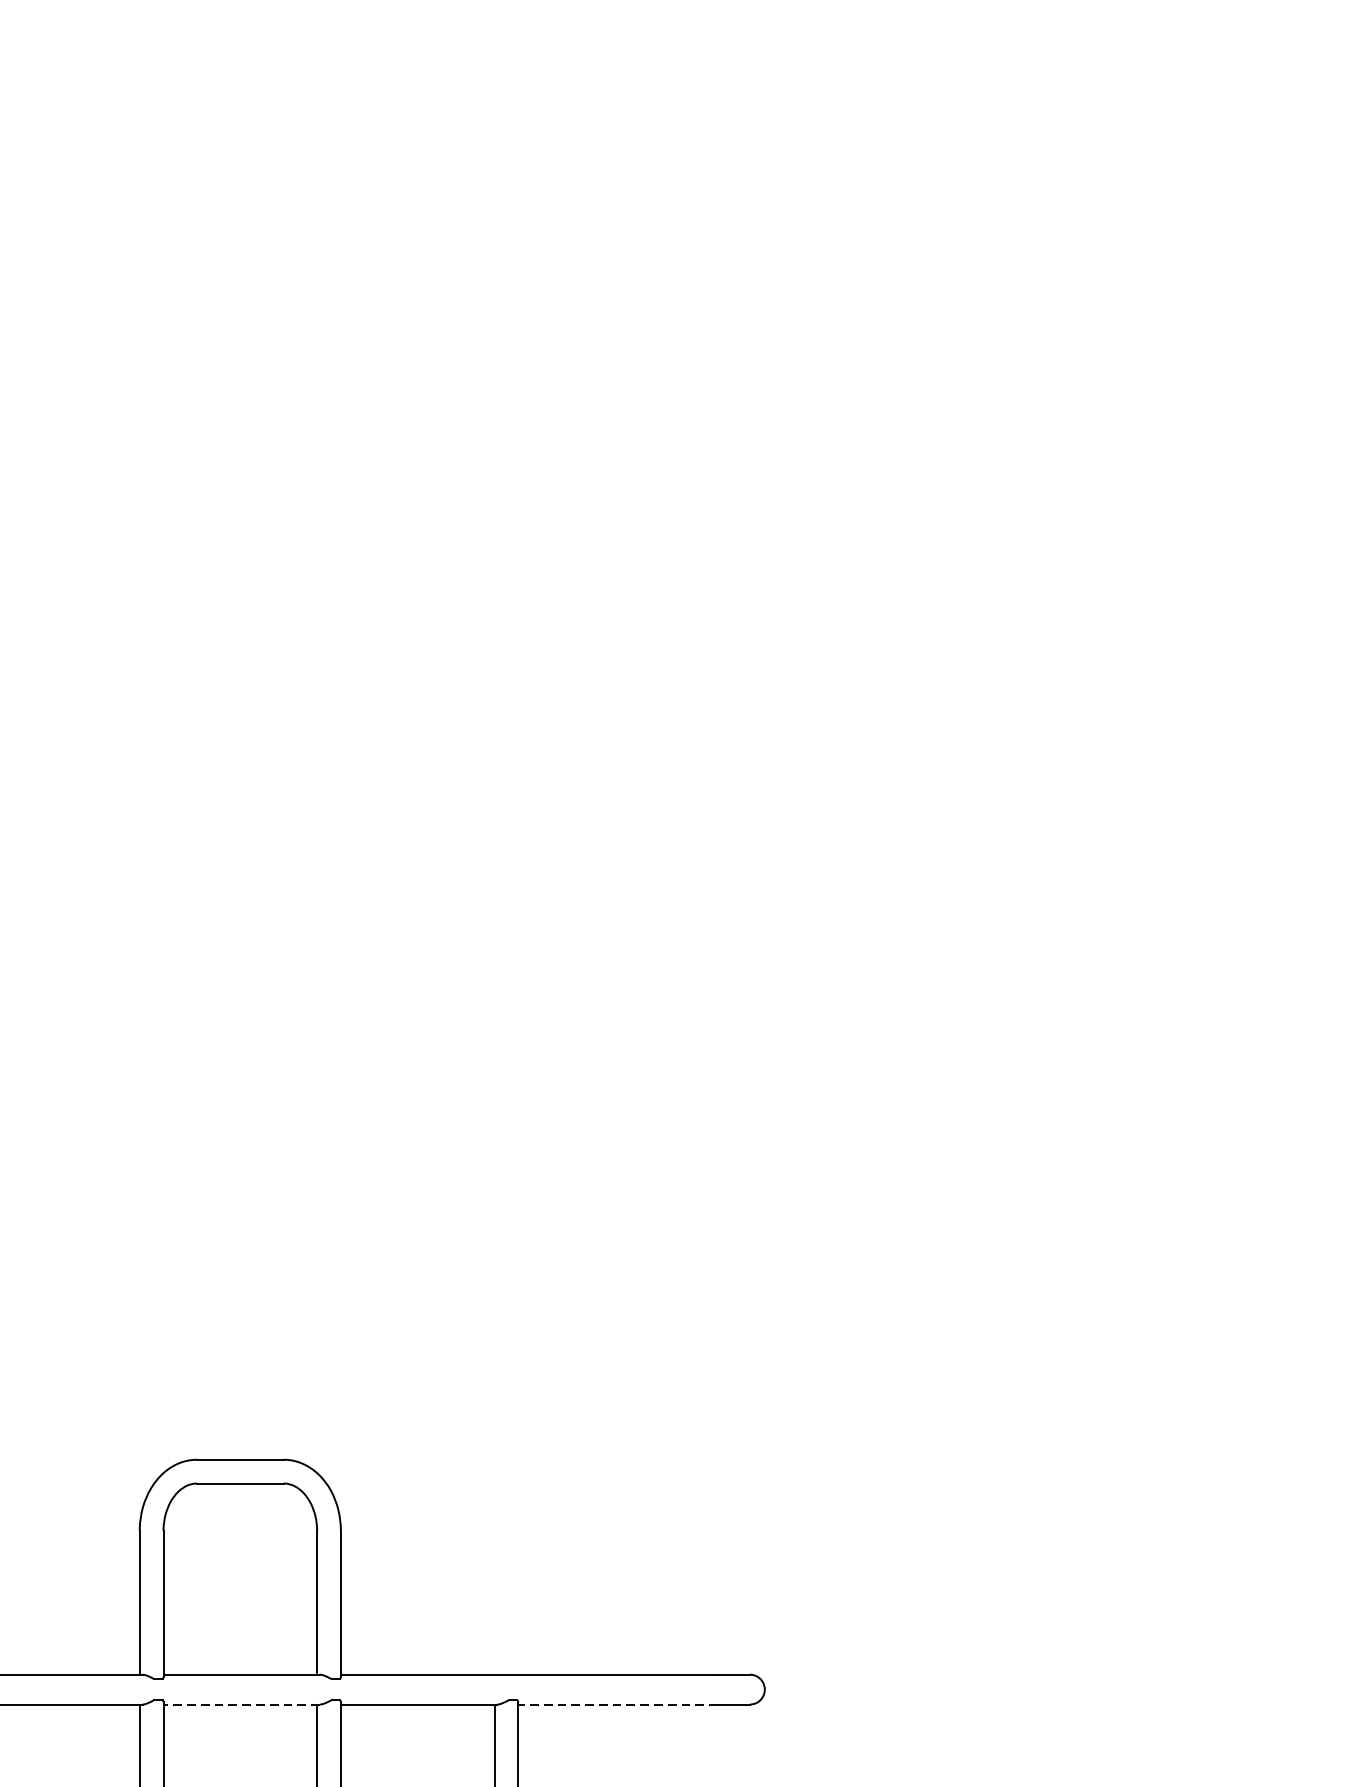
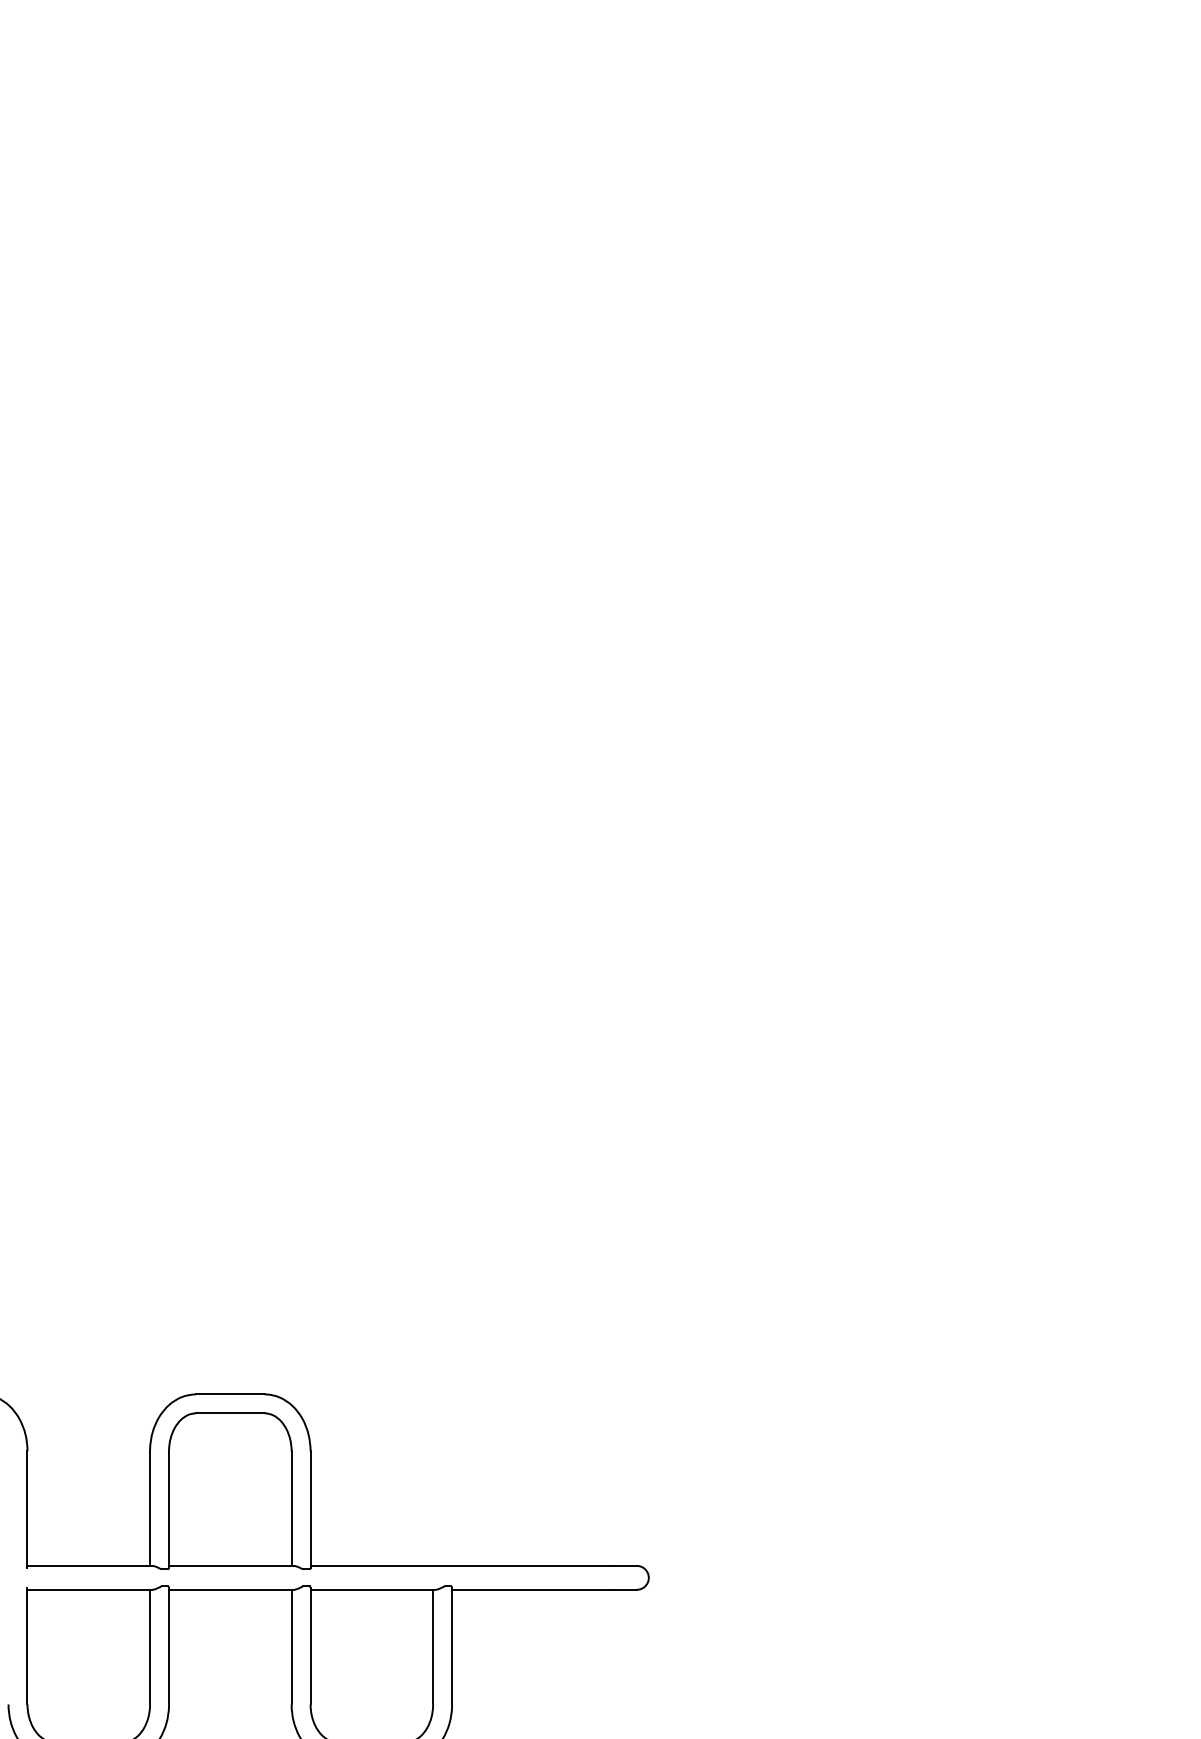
line: (240, 1704) -> (230, 1589), dashed -> solid
line: (617, 1704) -> (531, 1589), dashed -> solid

